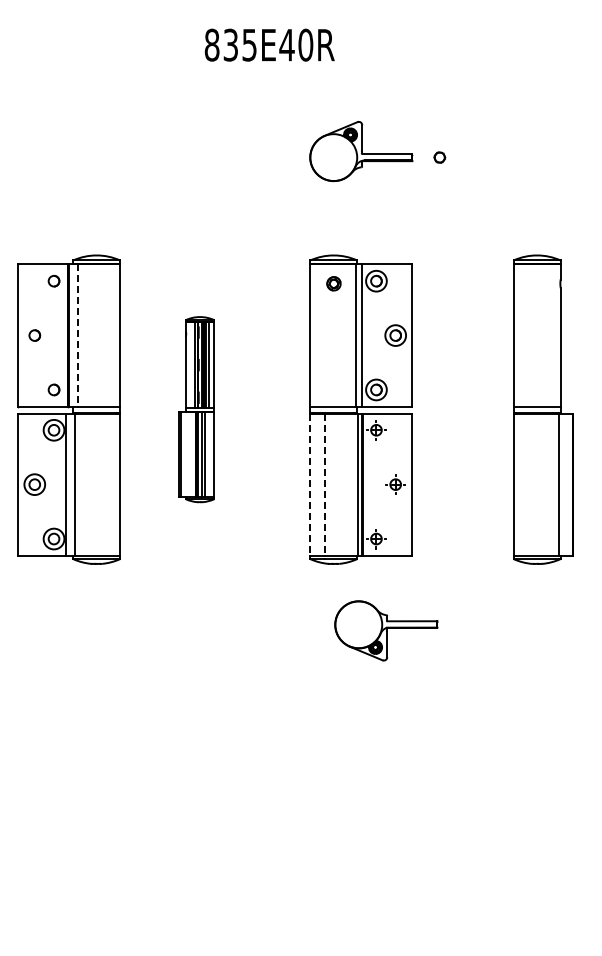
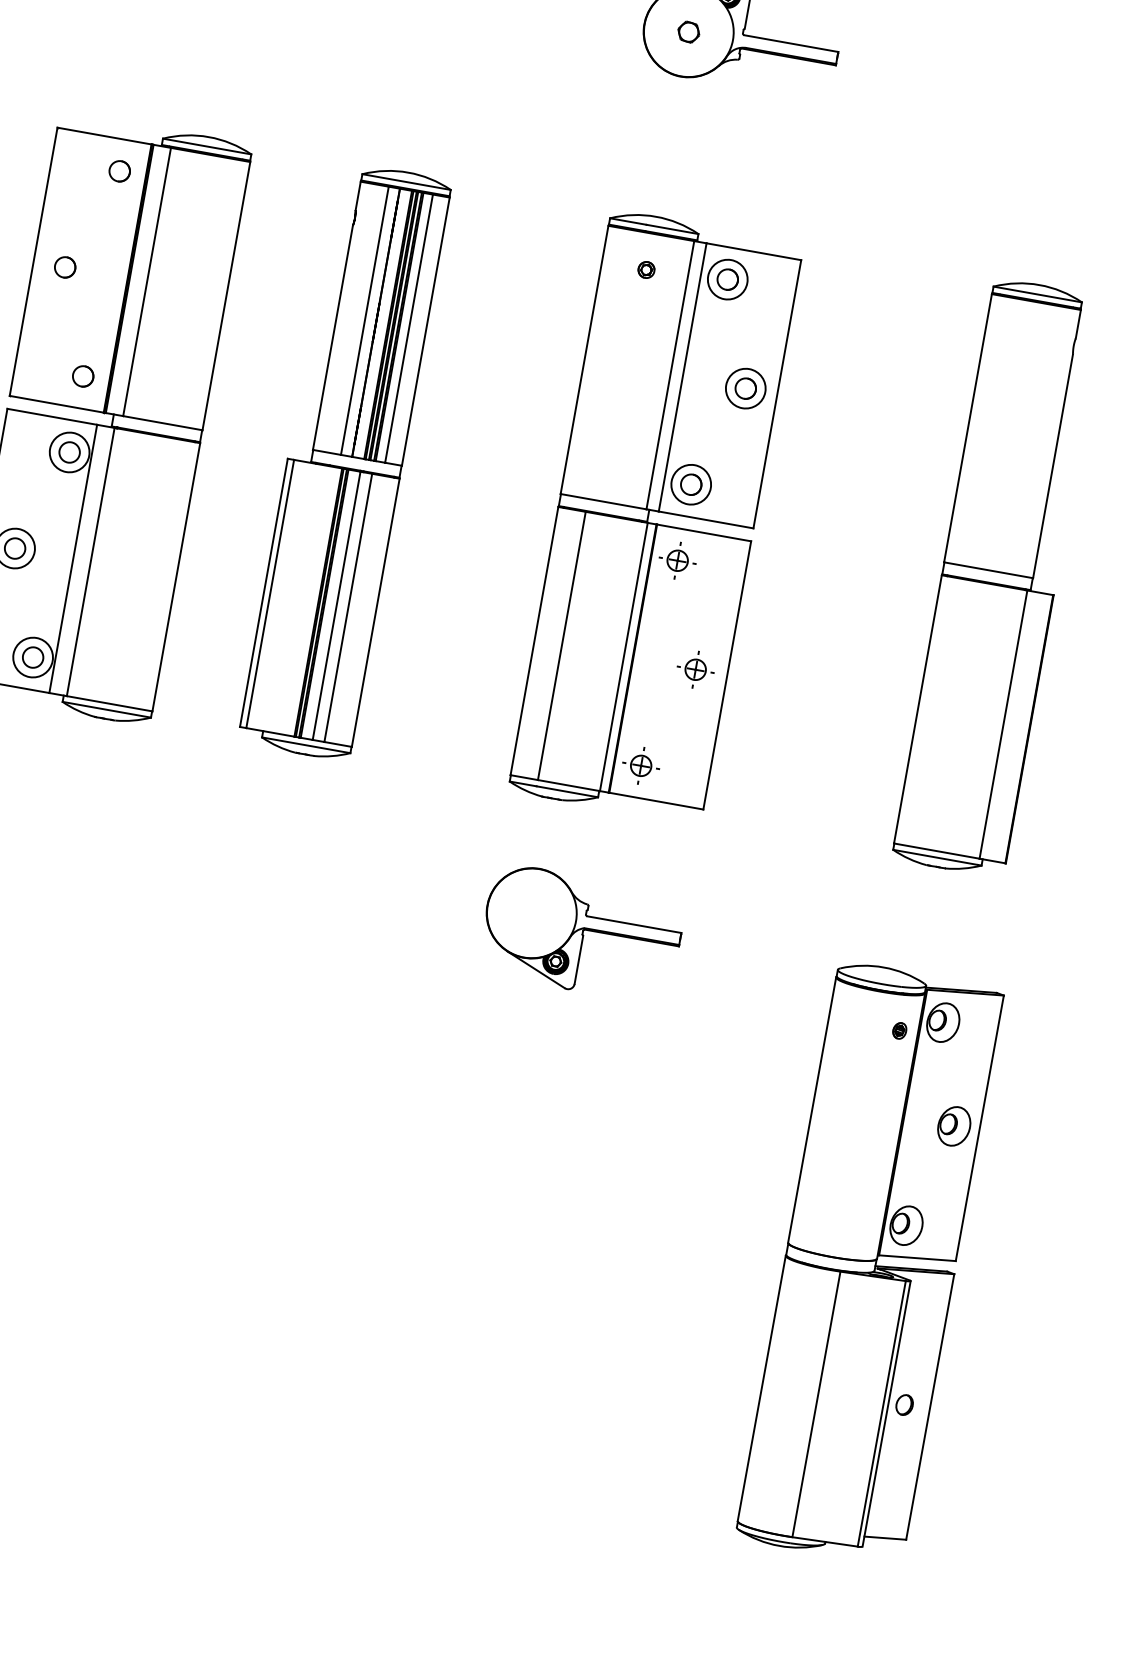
part: (439, 157) -> (688, 31), moved
part: (333, 283) -> (645, 269), size x0.62
line: (78, 336) -> (147, 283), dashed -> solid
part: (196, 409) -> (345, 461), size x1.67
line: (310, 485) -> (534, 642), dashed -> solid
line: (324, 485) -> (561, 647), dashed -> solid
part: (386, 630) -> (582, 933), moved
part: (539, 773) -> (869, 1262), added

